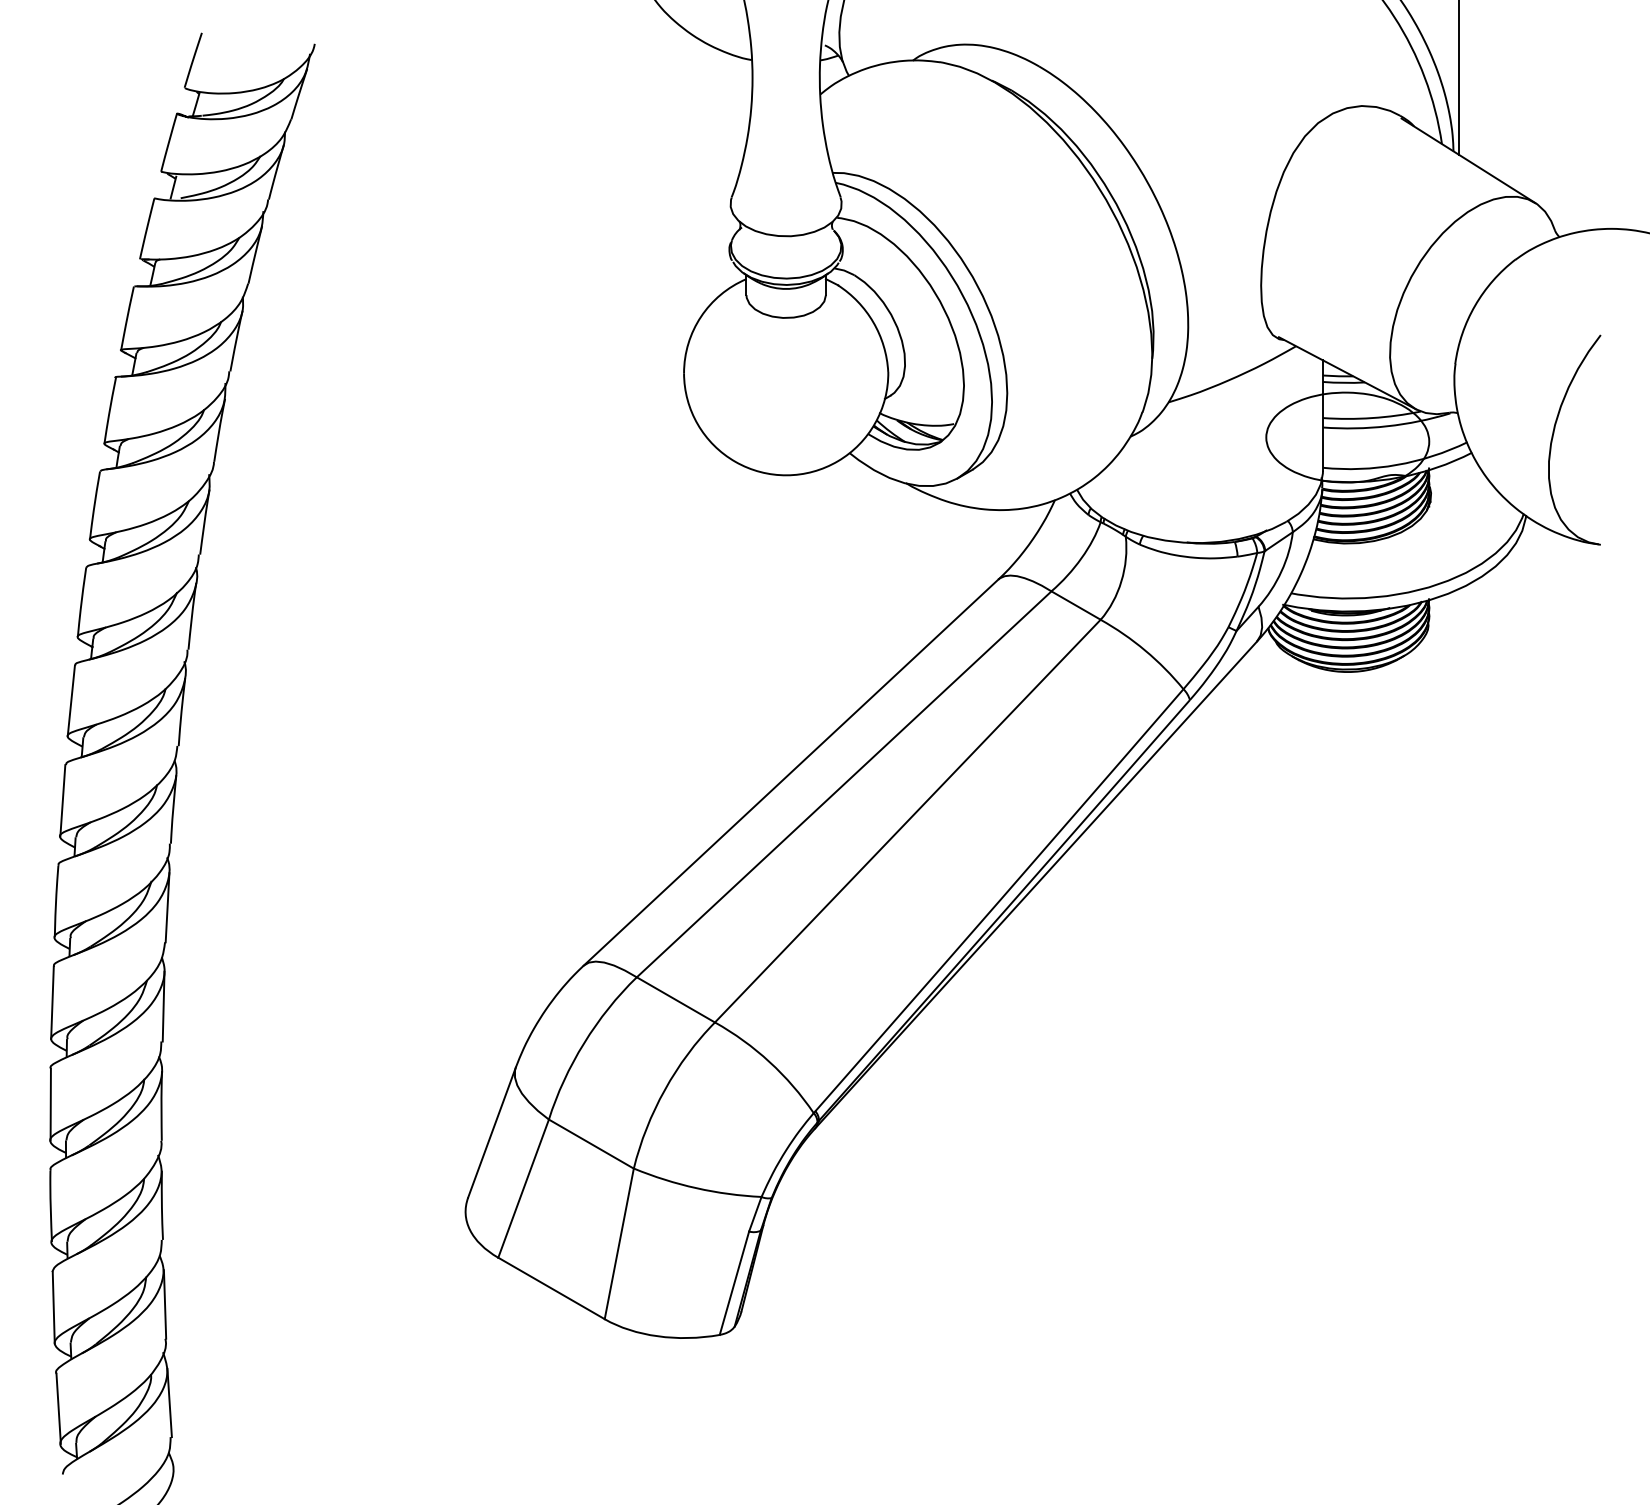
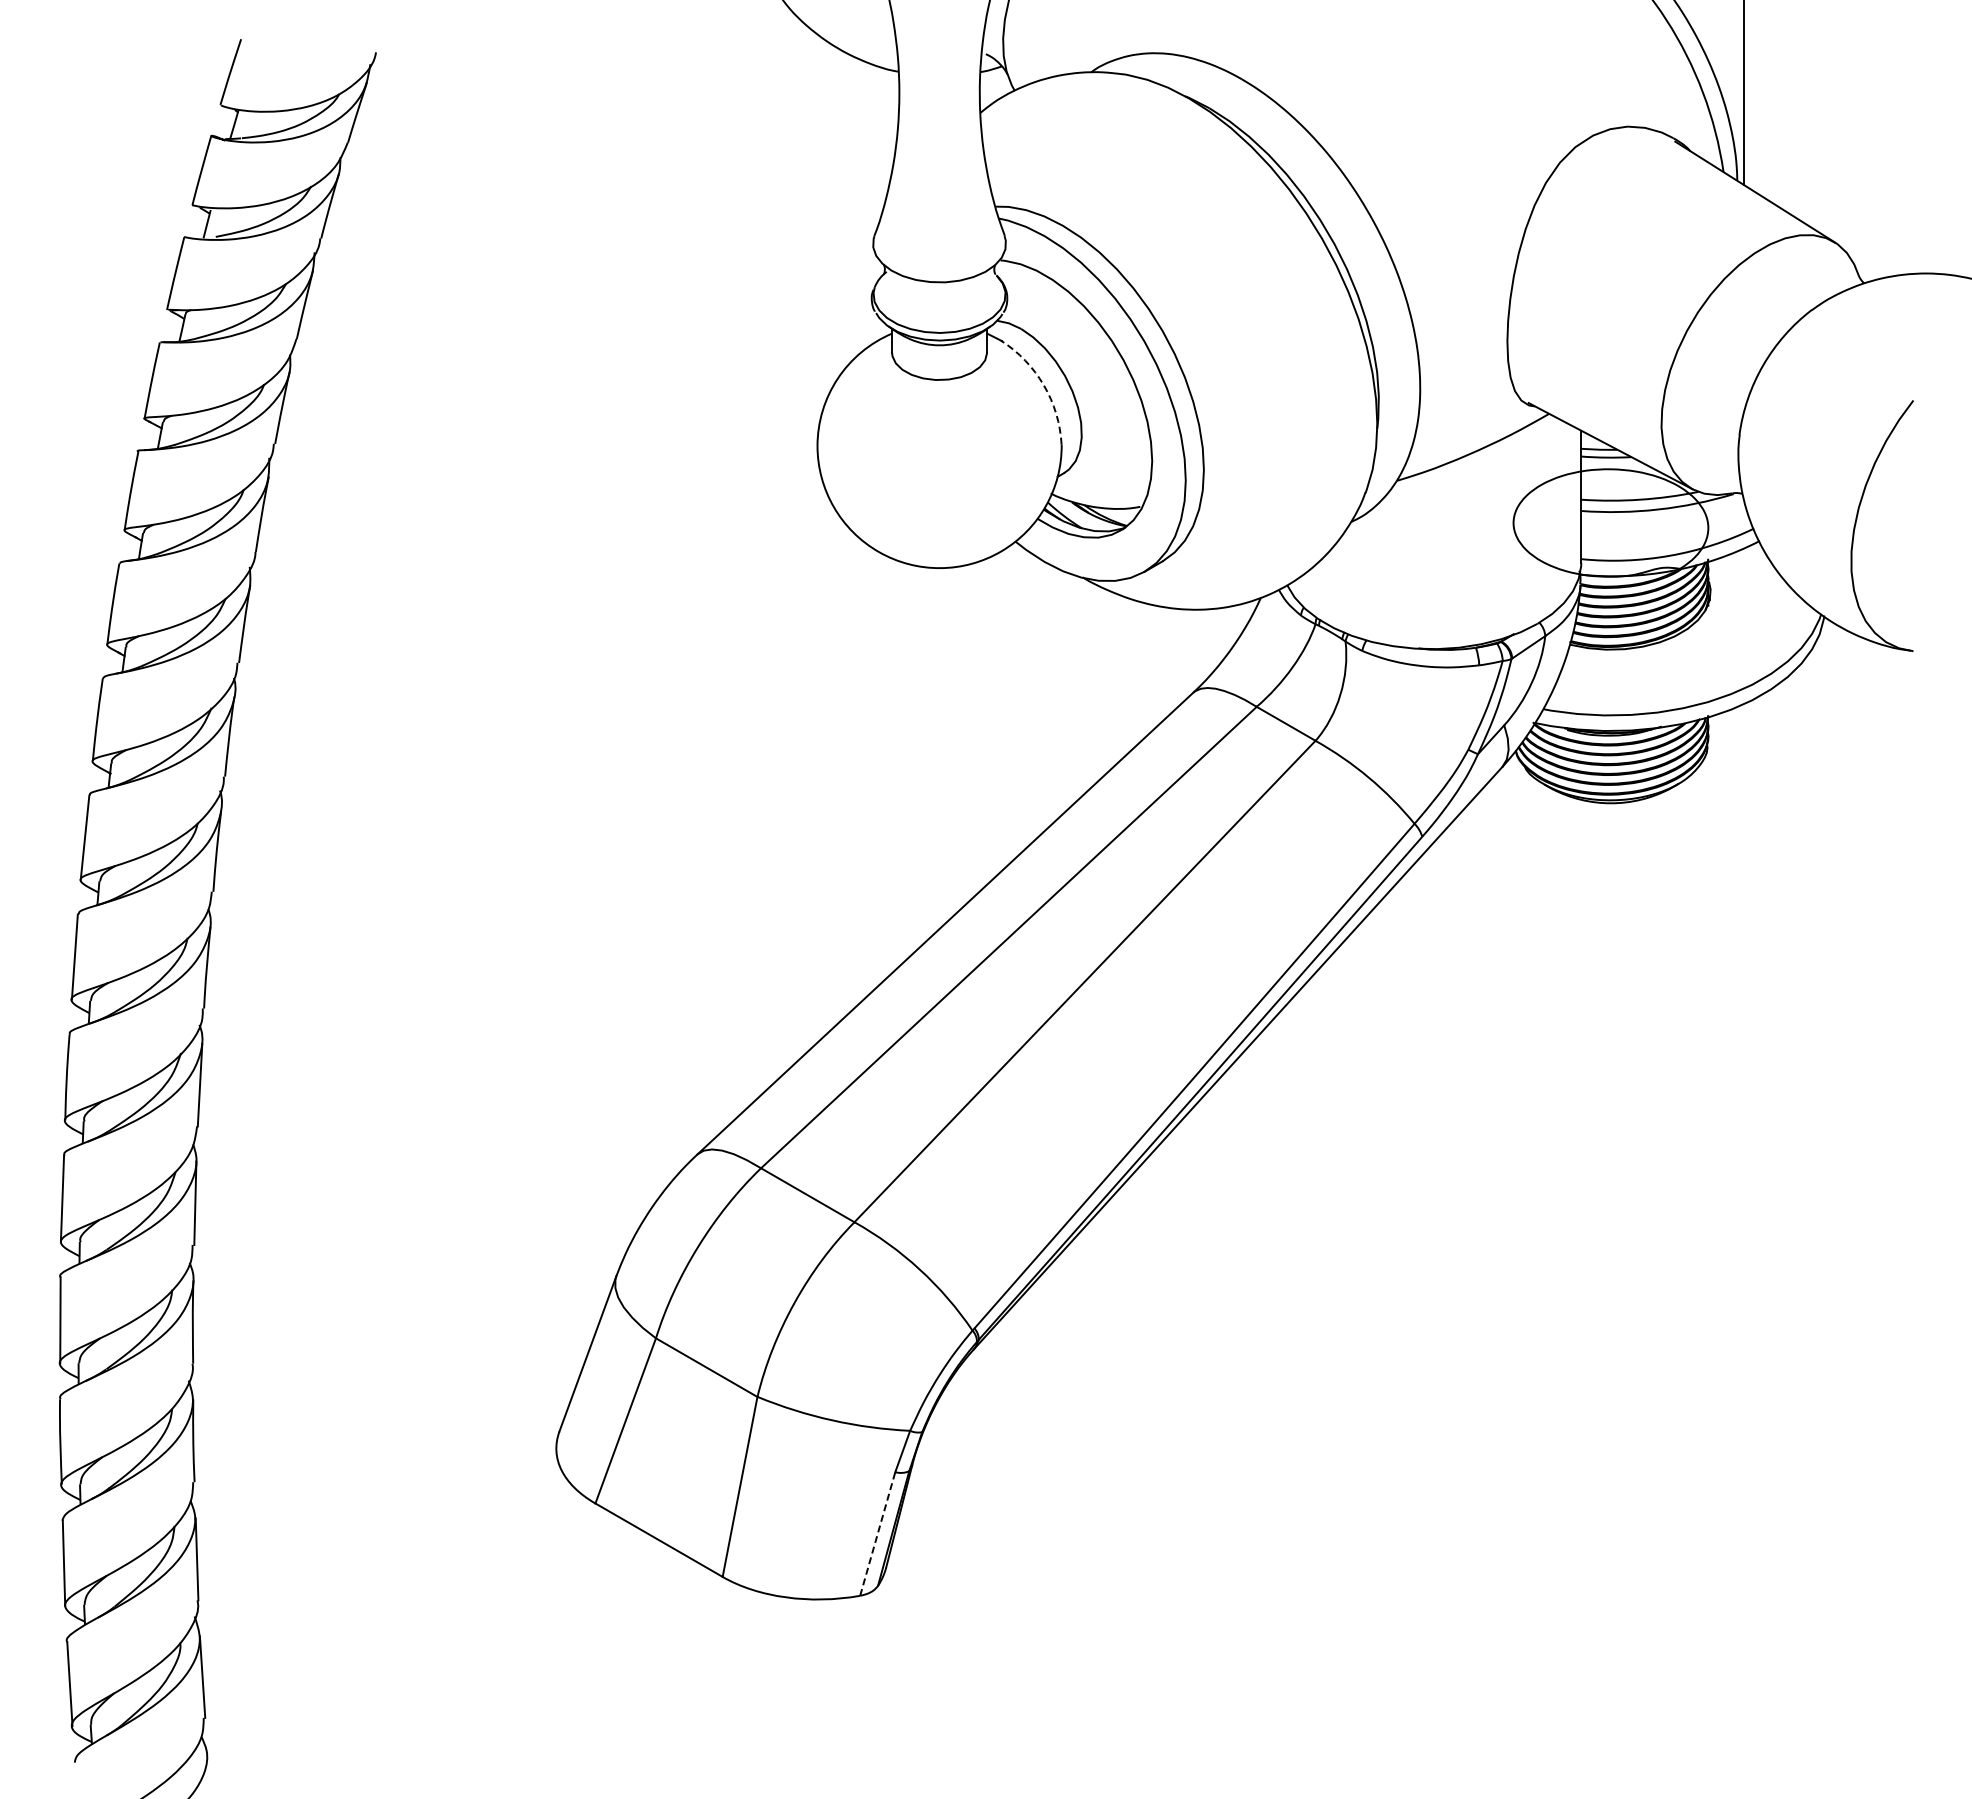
arc: (873, 322) -> (1043, 385), solid -> dashed
line: (734, 1282) -> (877, 1533), solid -> dashed

